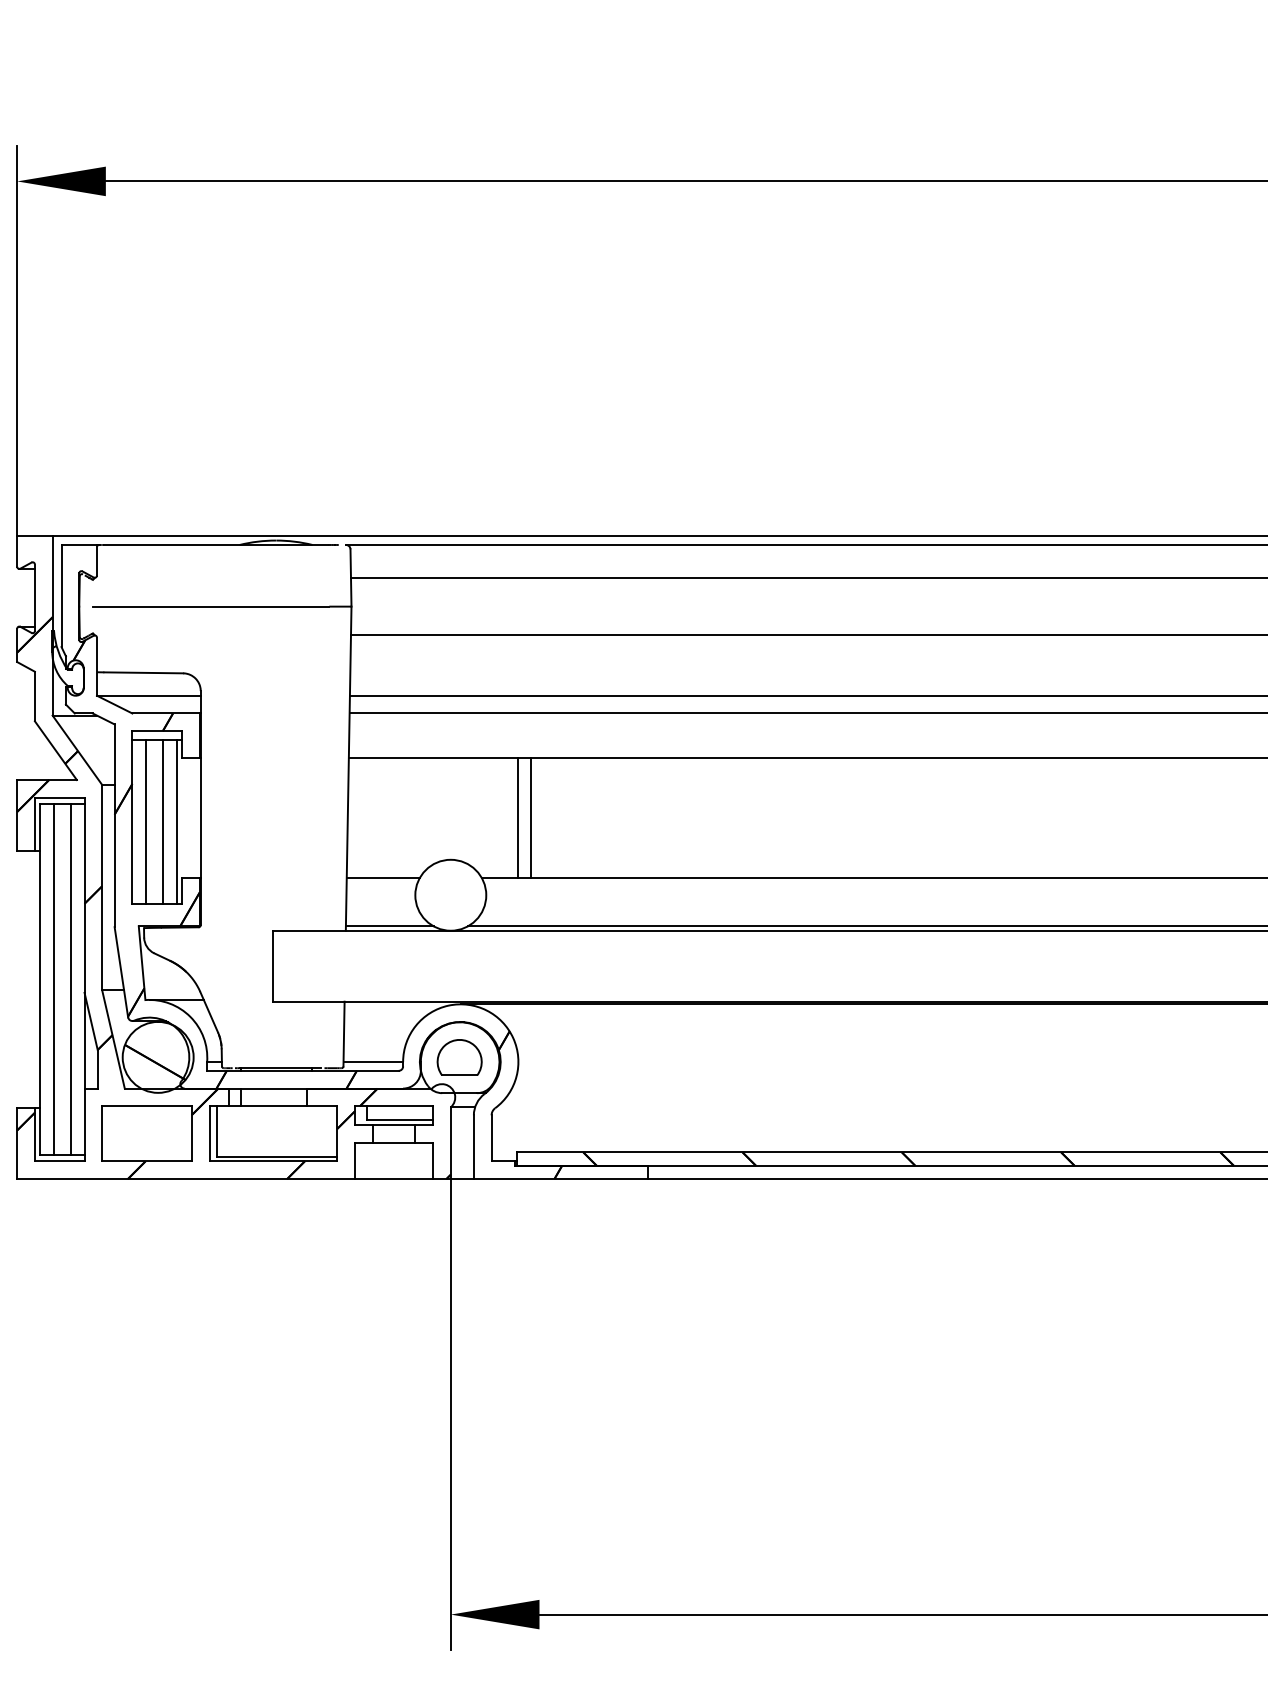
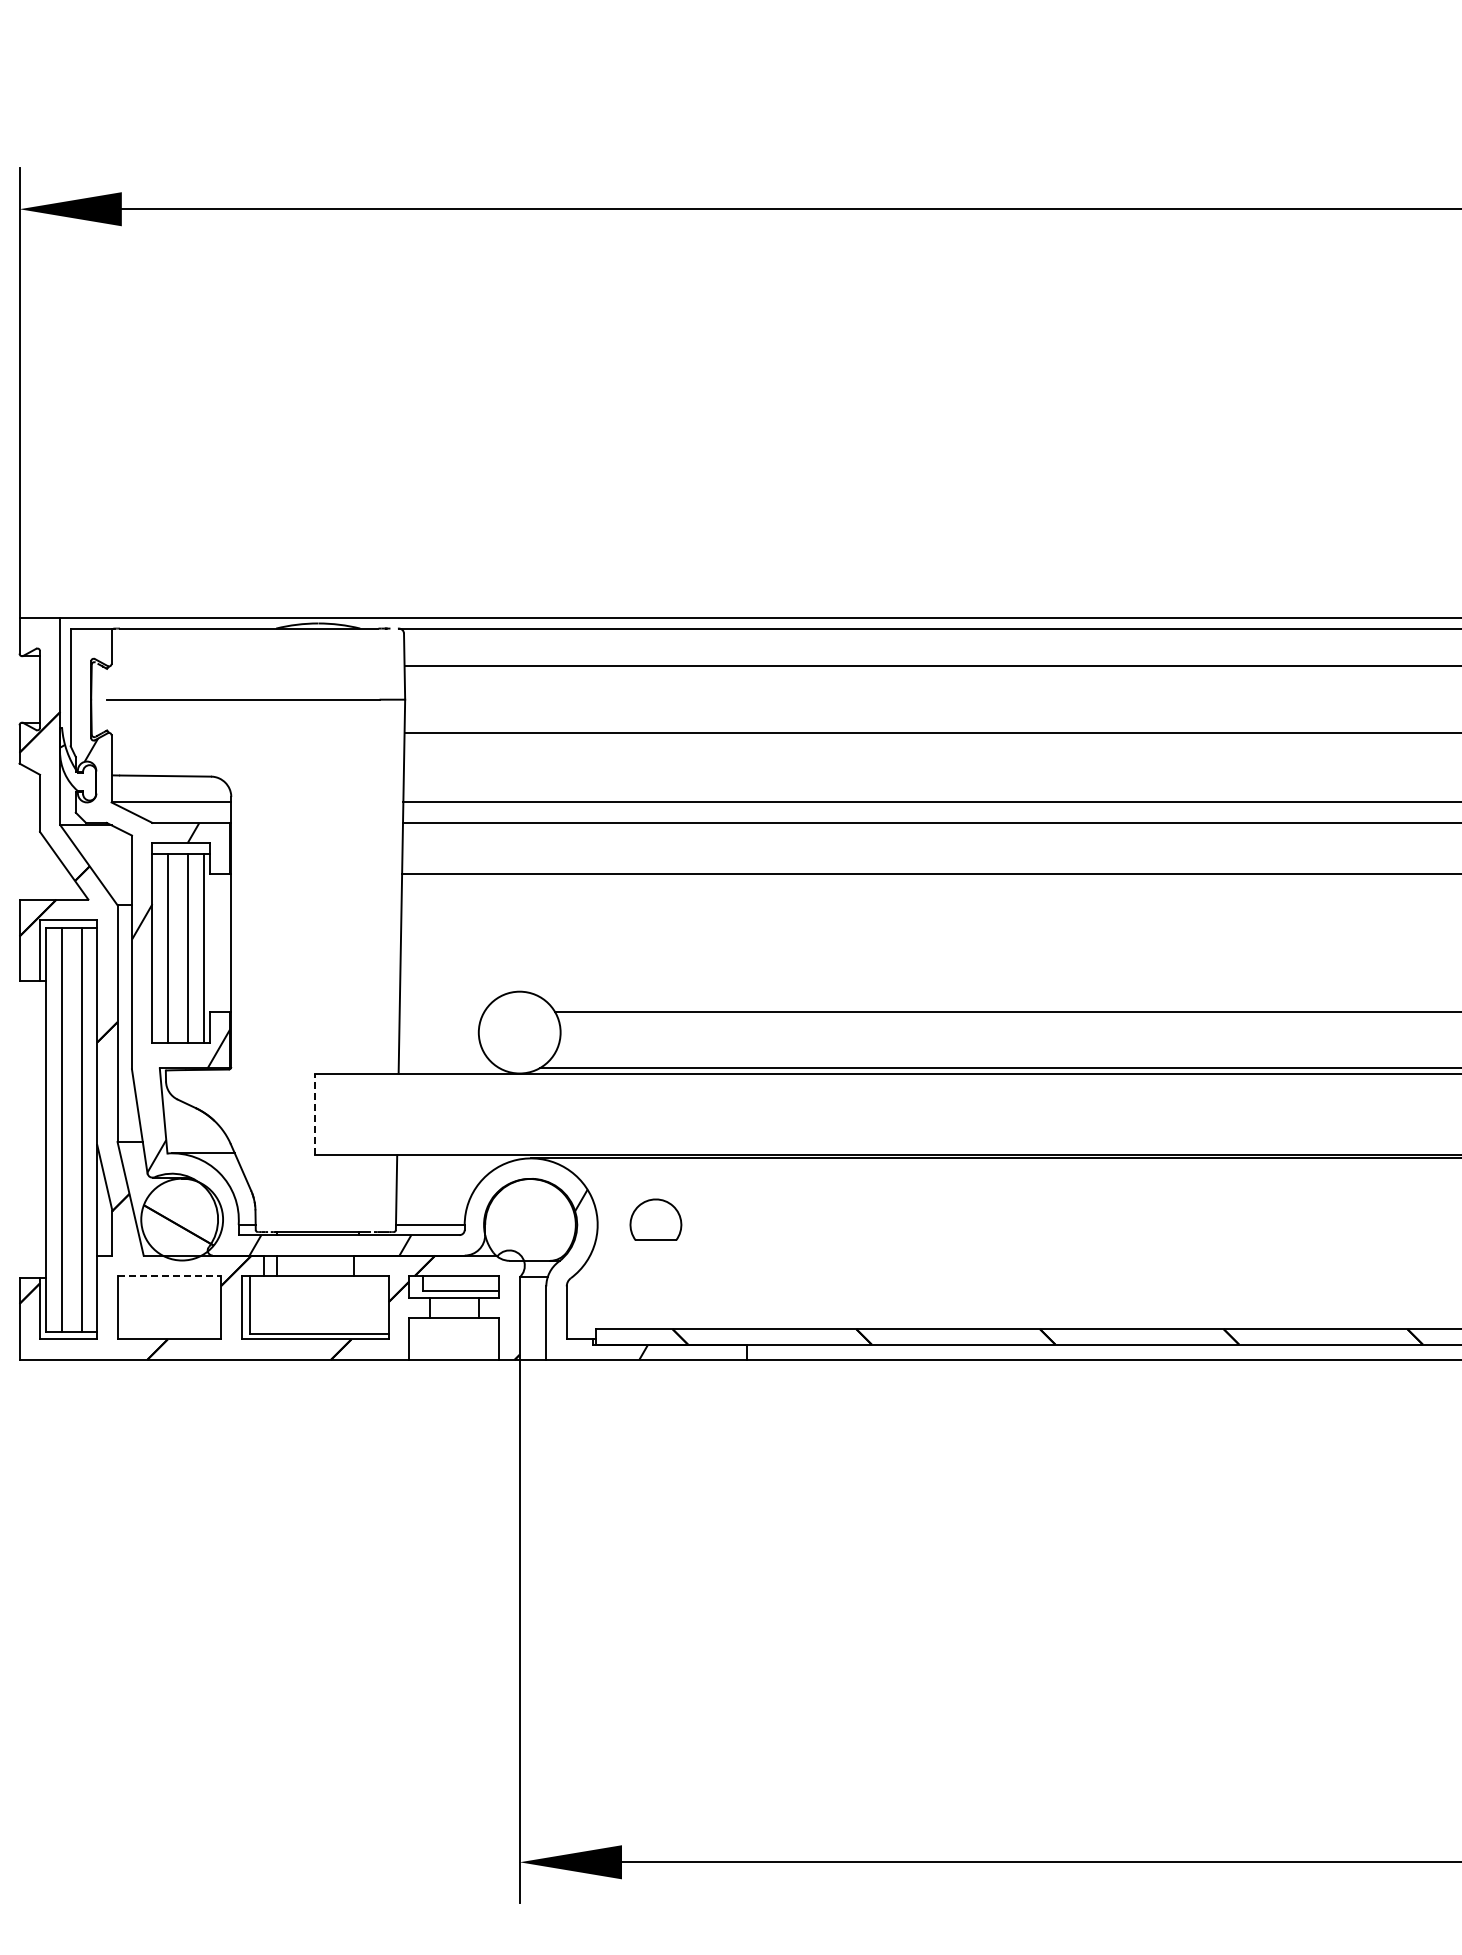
line: (518, 818) -> (597, 943), removed
line: (531, 818) -> (612, 943), removed
line: (383, 877) -> (441, 1012), removed
hatch: (317, 909) -> (366, 1048), removed
line: (389, 926) -> (448, 1068), removed
line: (273, 966) -> (315, 1114), solid -> dashed
part: (459, 1057) -> (655, 1219), moved
line: (147, 1106) -> (169, 1276), solid -> dashed

